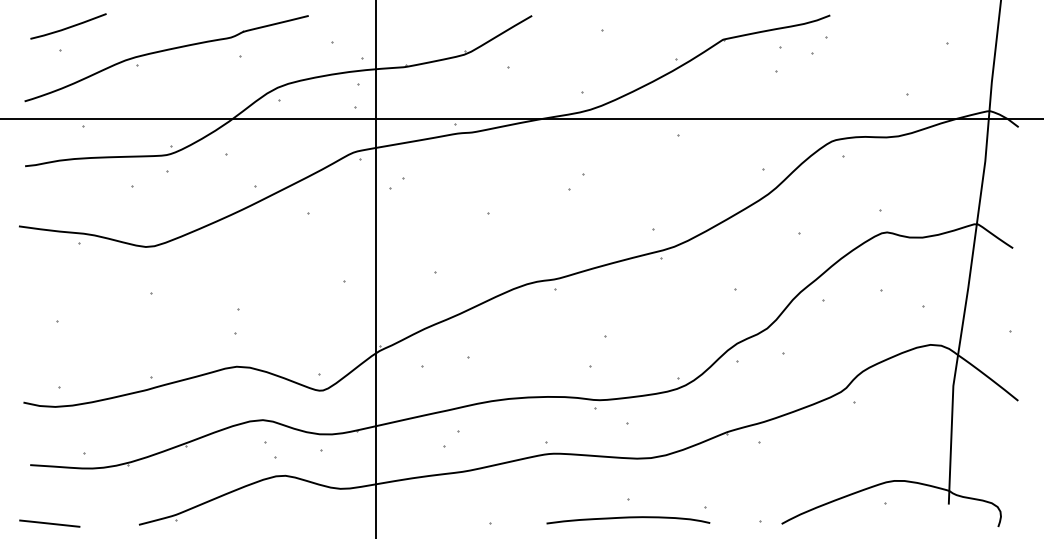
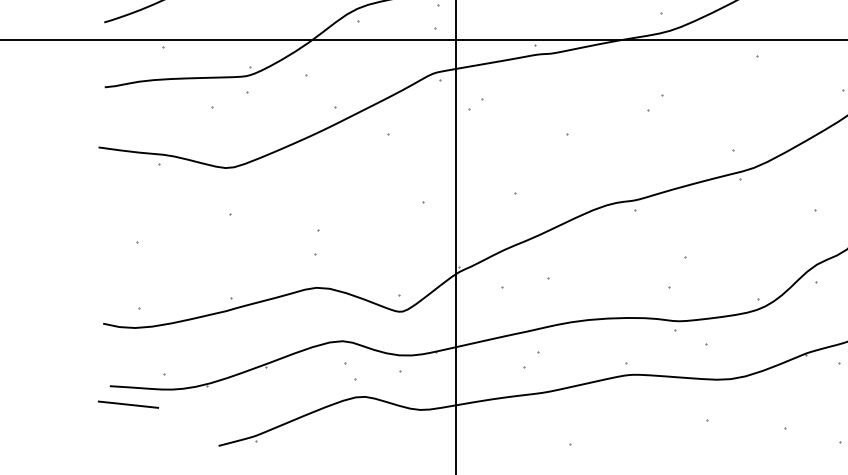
curve: (628, 518) -> (708, 439), removed
line: (49, 523) -> (128, 404), moved

